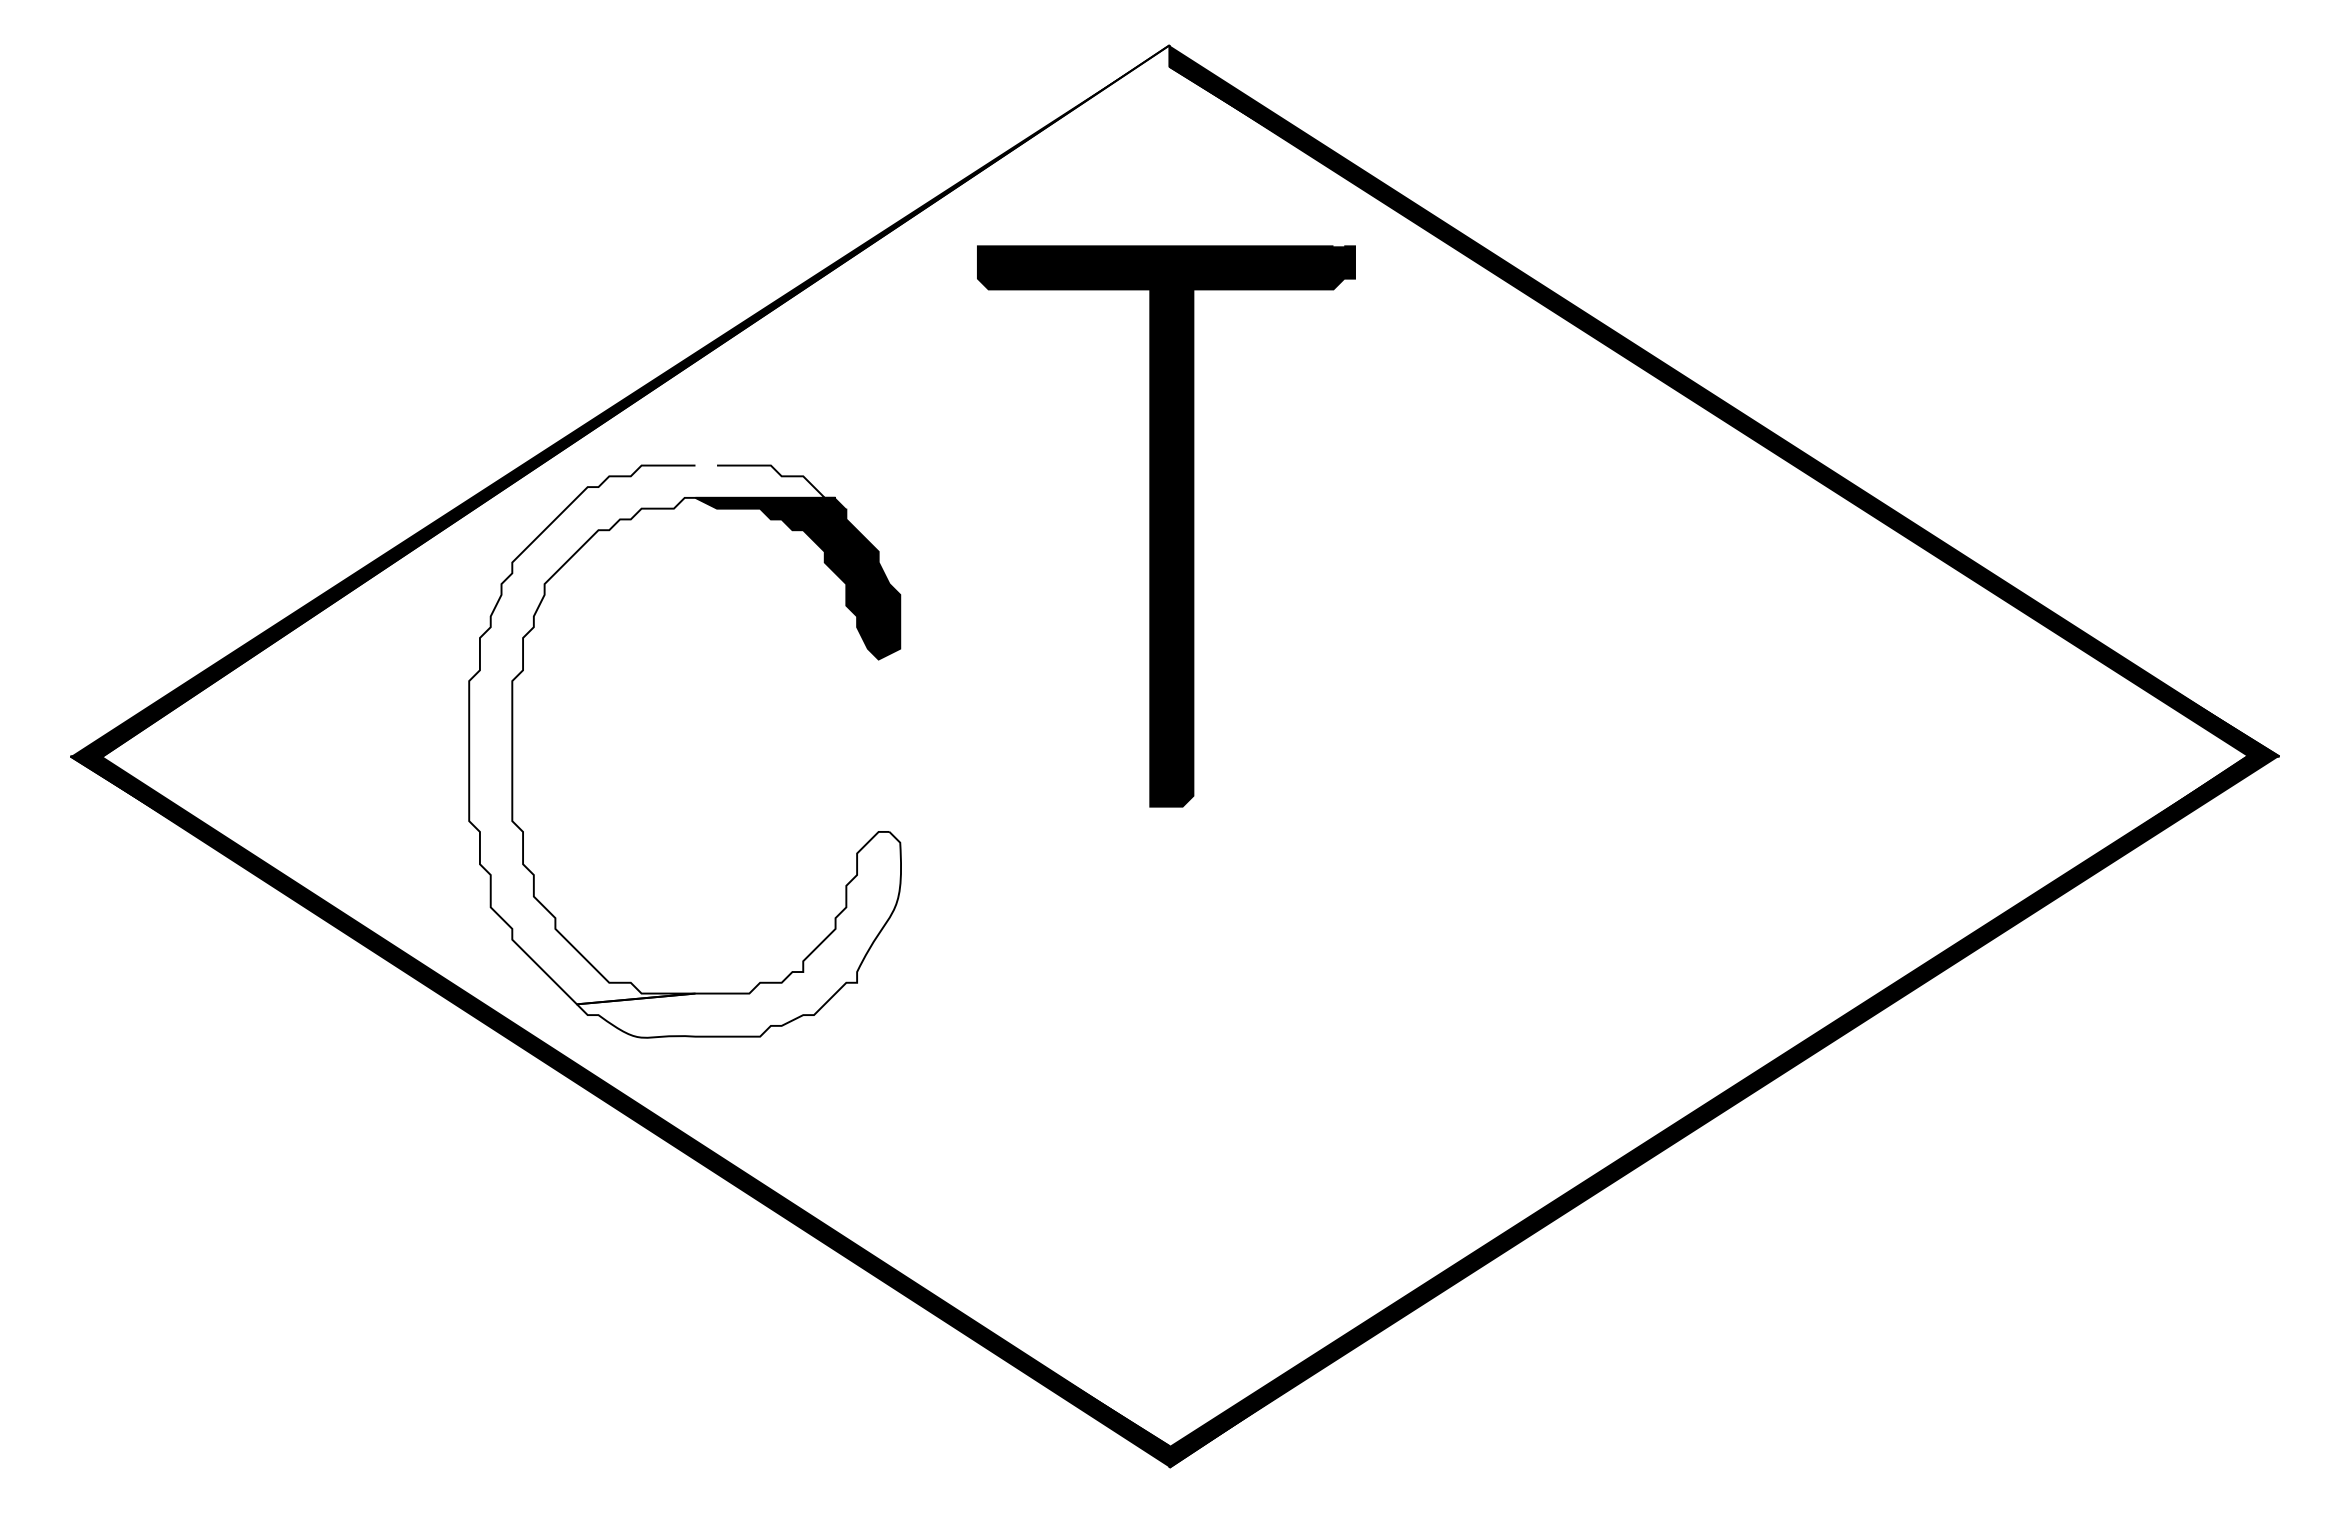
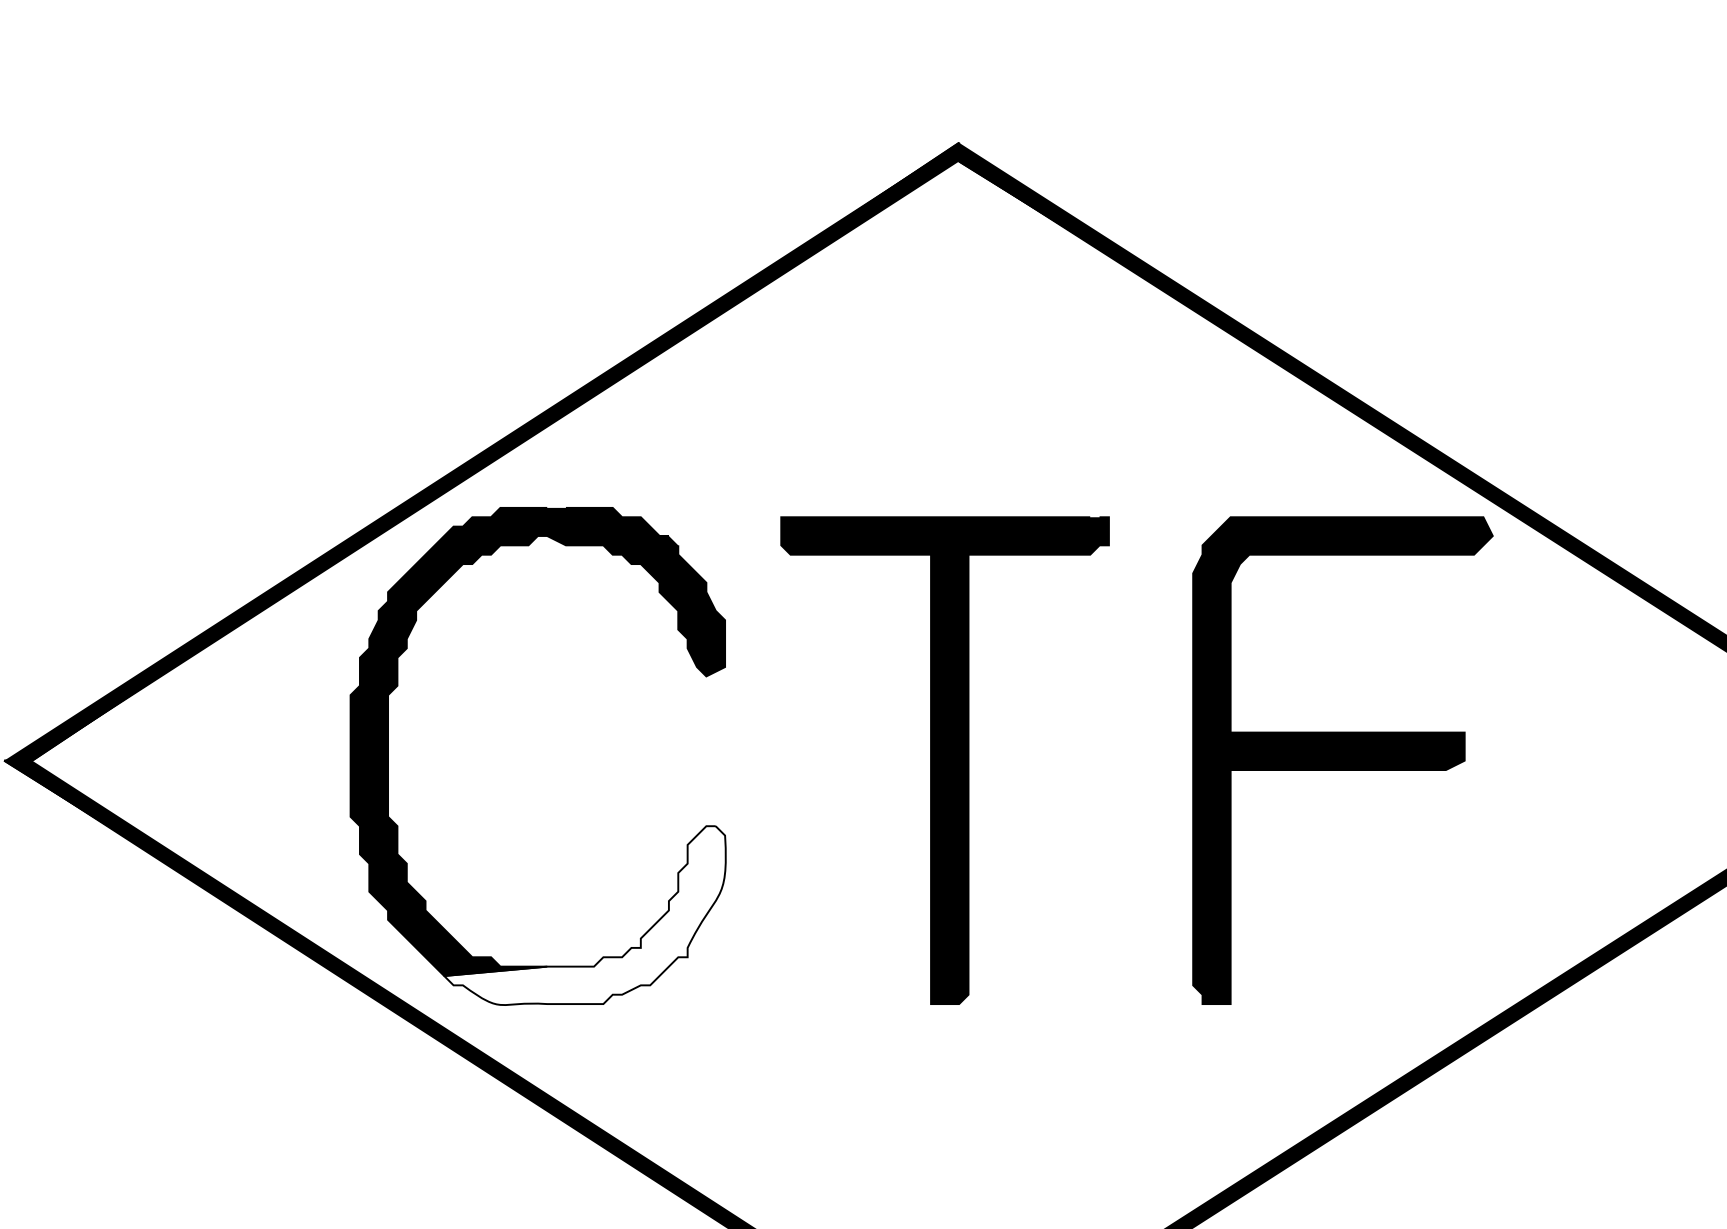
fill: (635, 400) -> (495, 451), added
part: (1166, 526) -> (945, 760), moved
fill: (652, 734) -> (509, 741), added
part: (1611, 756) -> (1343, 760), added

